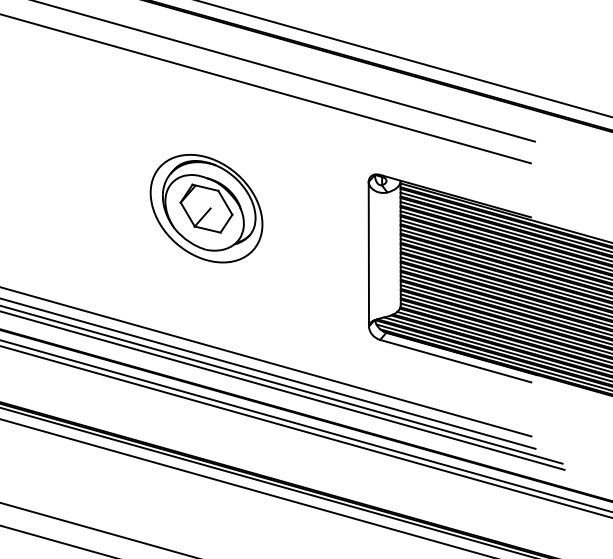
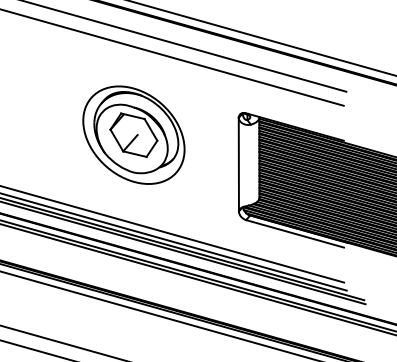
part: (206, 207) -> (133, 134), size x1.4

